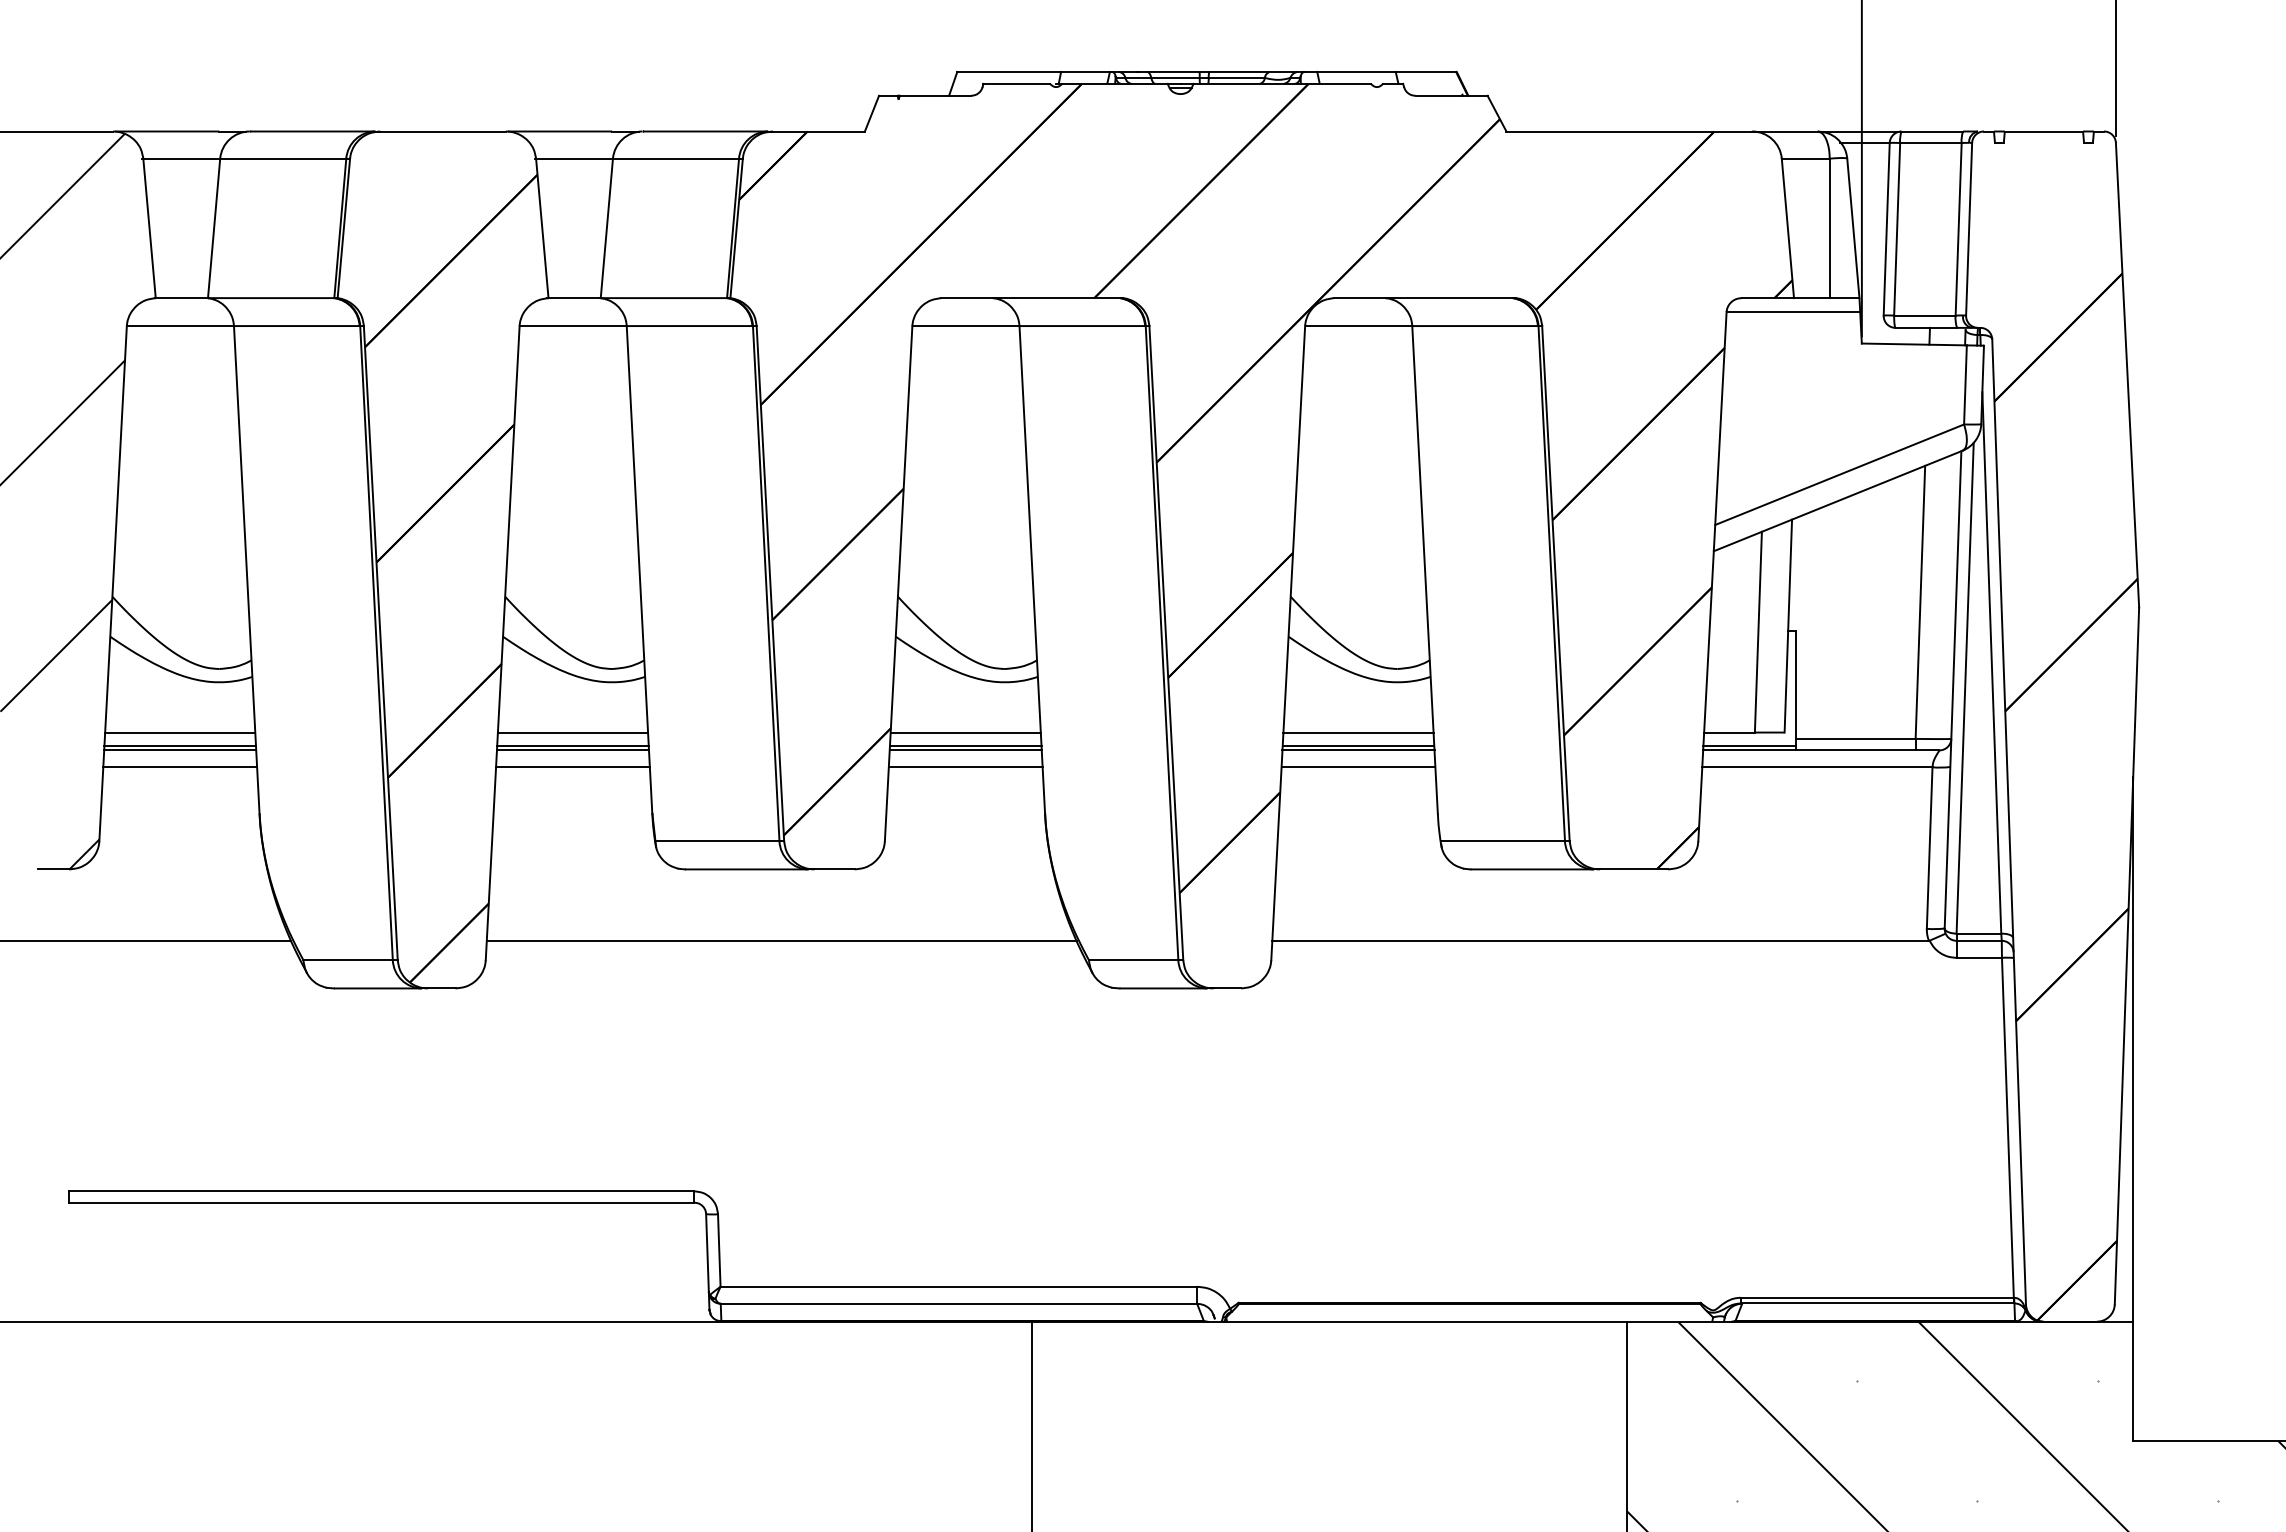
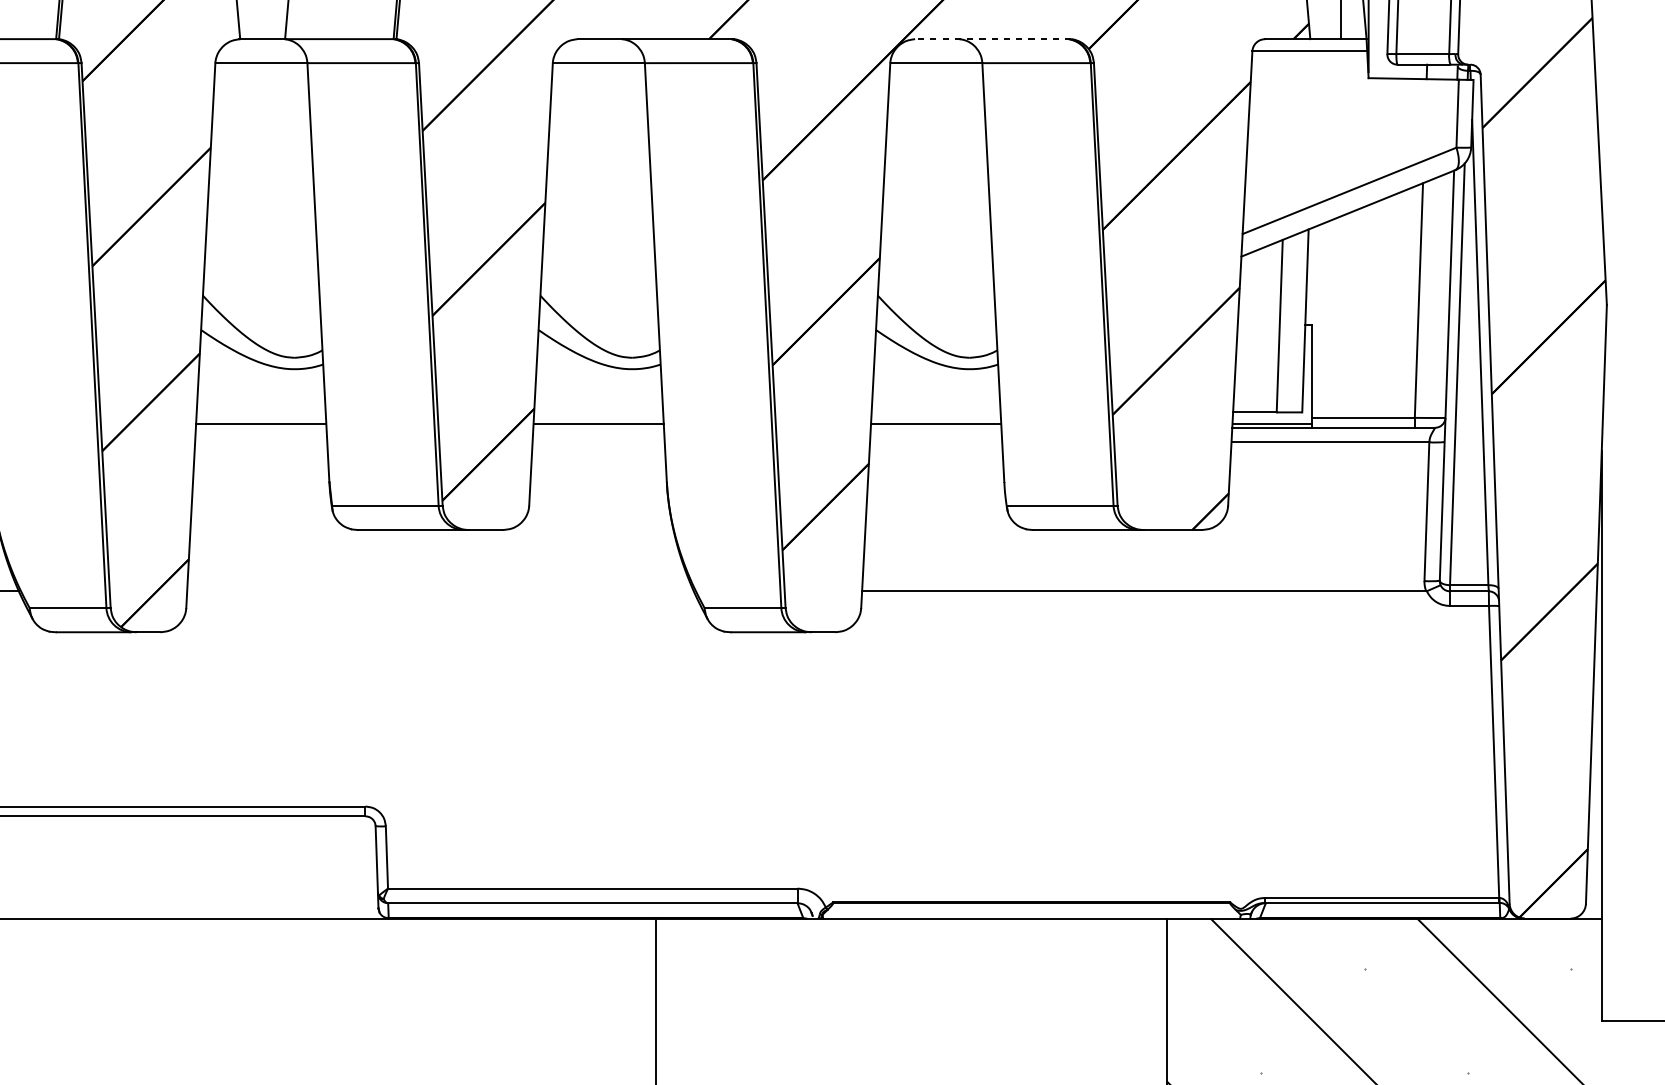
line: (1424, 298) -> (992, 39), solid -> dashed
line: (572, 732) -> (260, 412), removed
line: (965, 732) -> (598, 412), removed
line: (1358, 732) -> (936, 412), removed
line: (572, 750) -> (260, 427), removed
line: (965, 750) -> (598, 427), removed
line: (1358, 750) -> (936, 427), removed
line: (572, 767) -> (260, 442), removed
line: (965, 767) -> (598, 442), removed
line: (1358, 767) -> (936, 442), removed
line: (781, 940) -> (440, 591), removed

